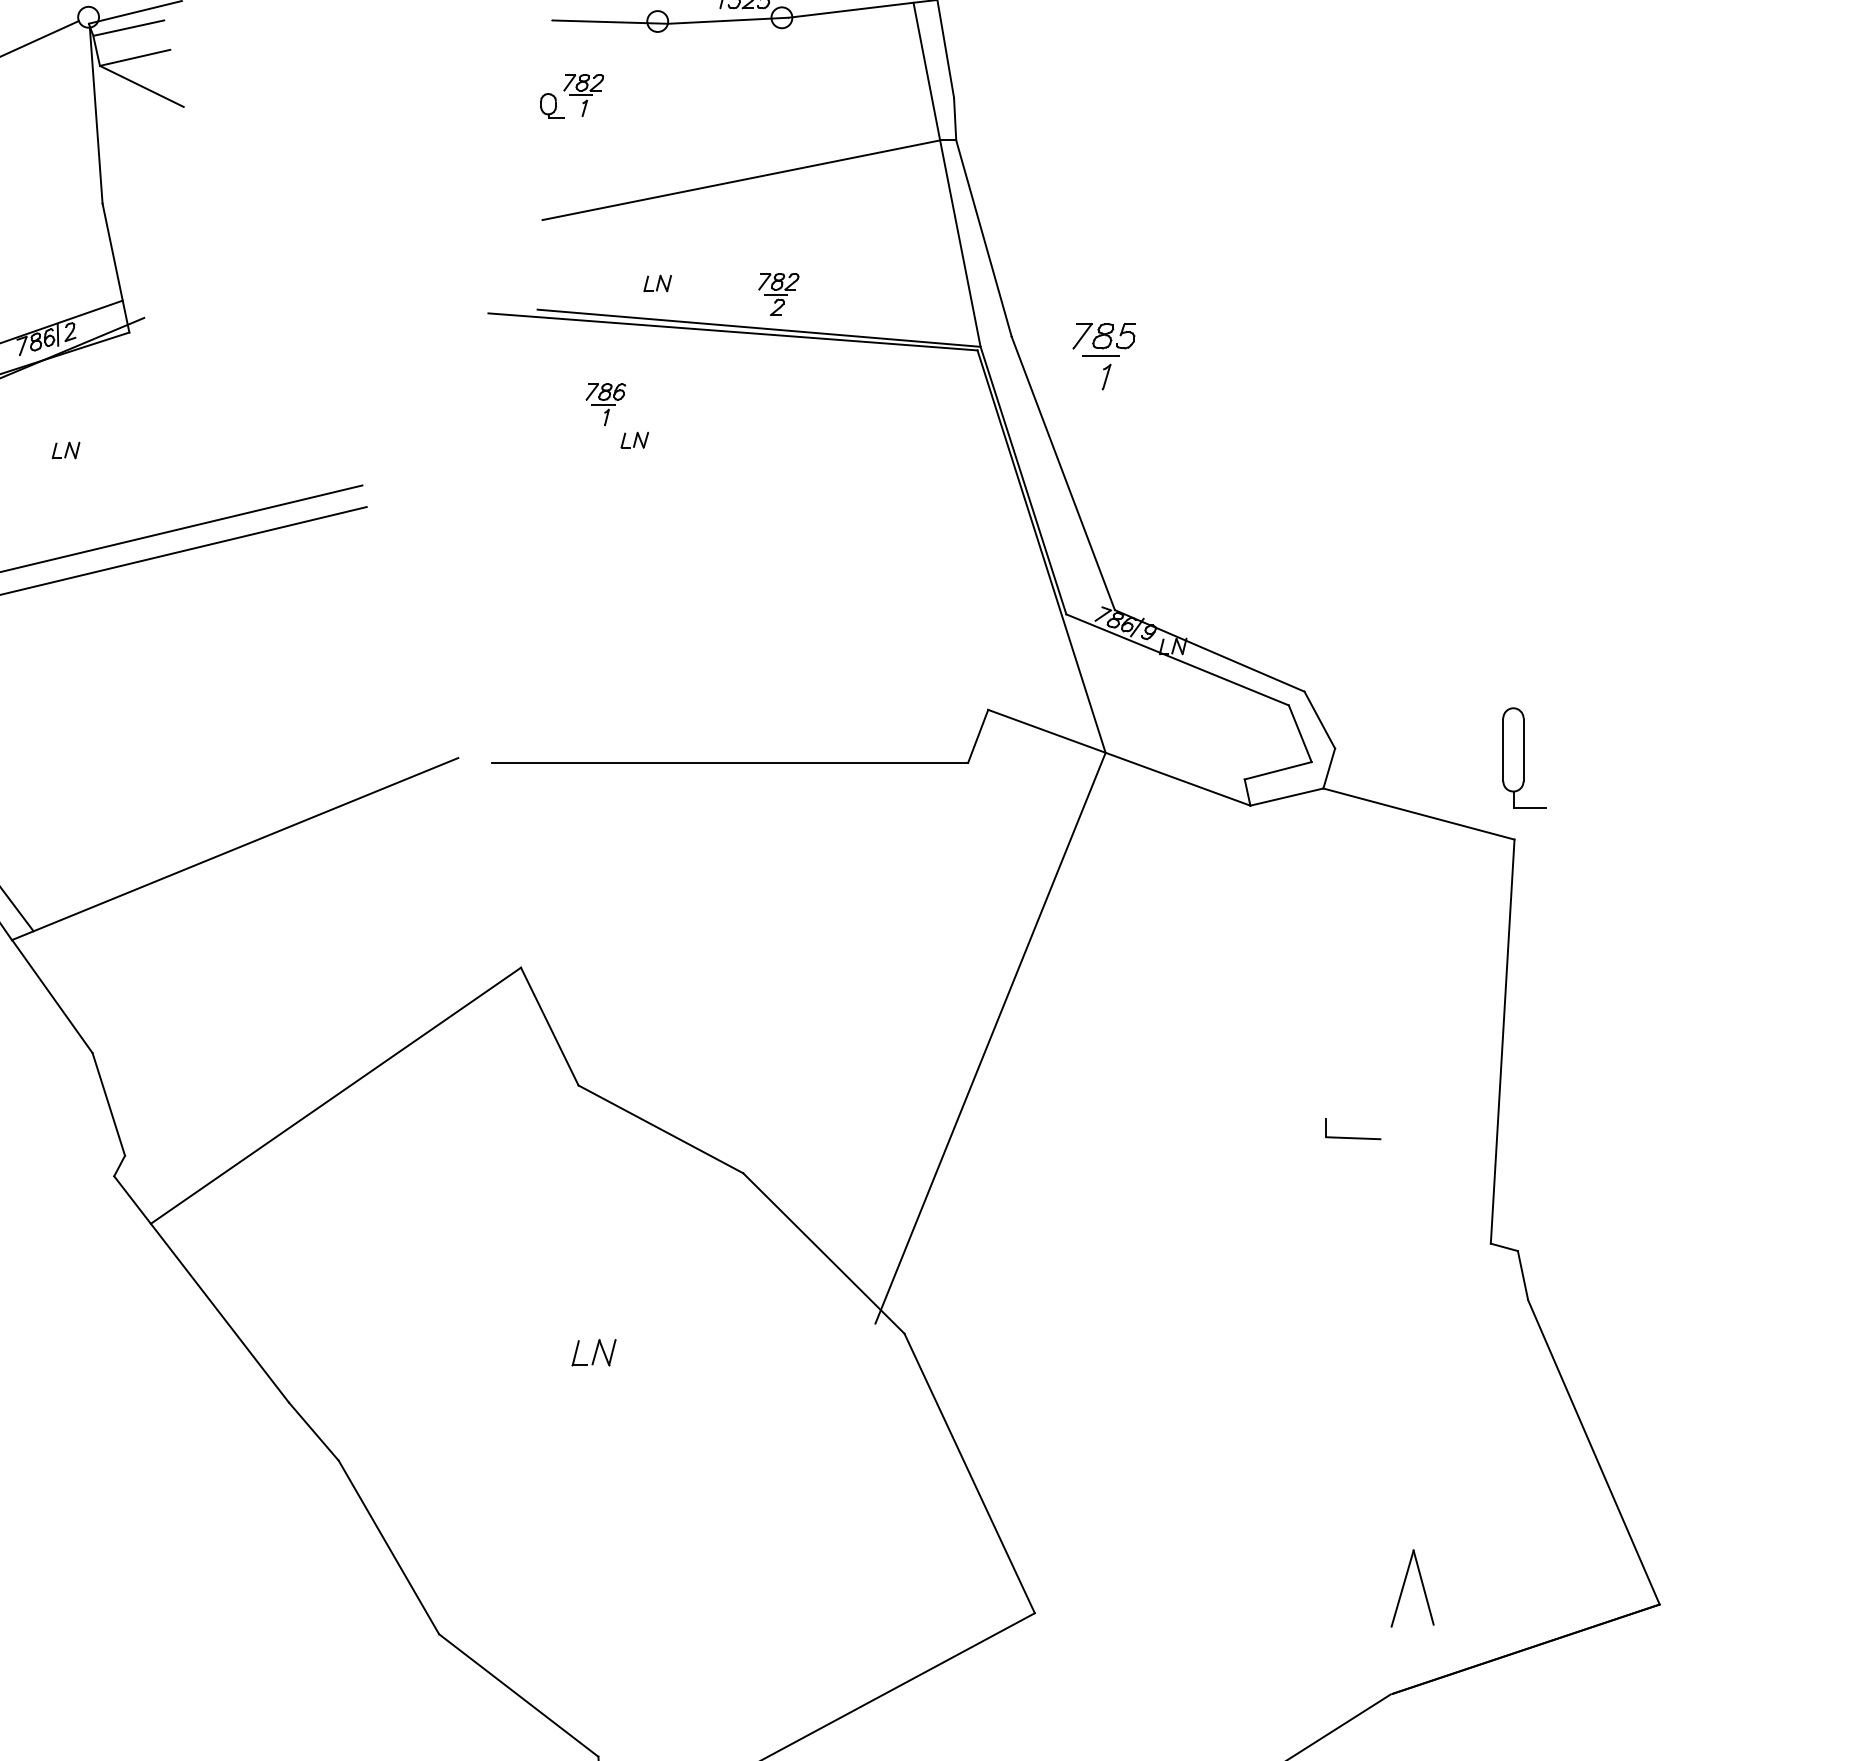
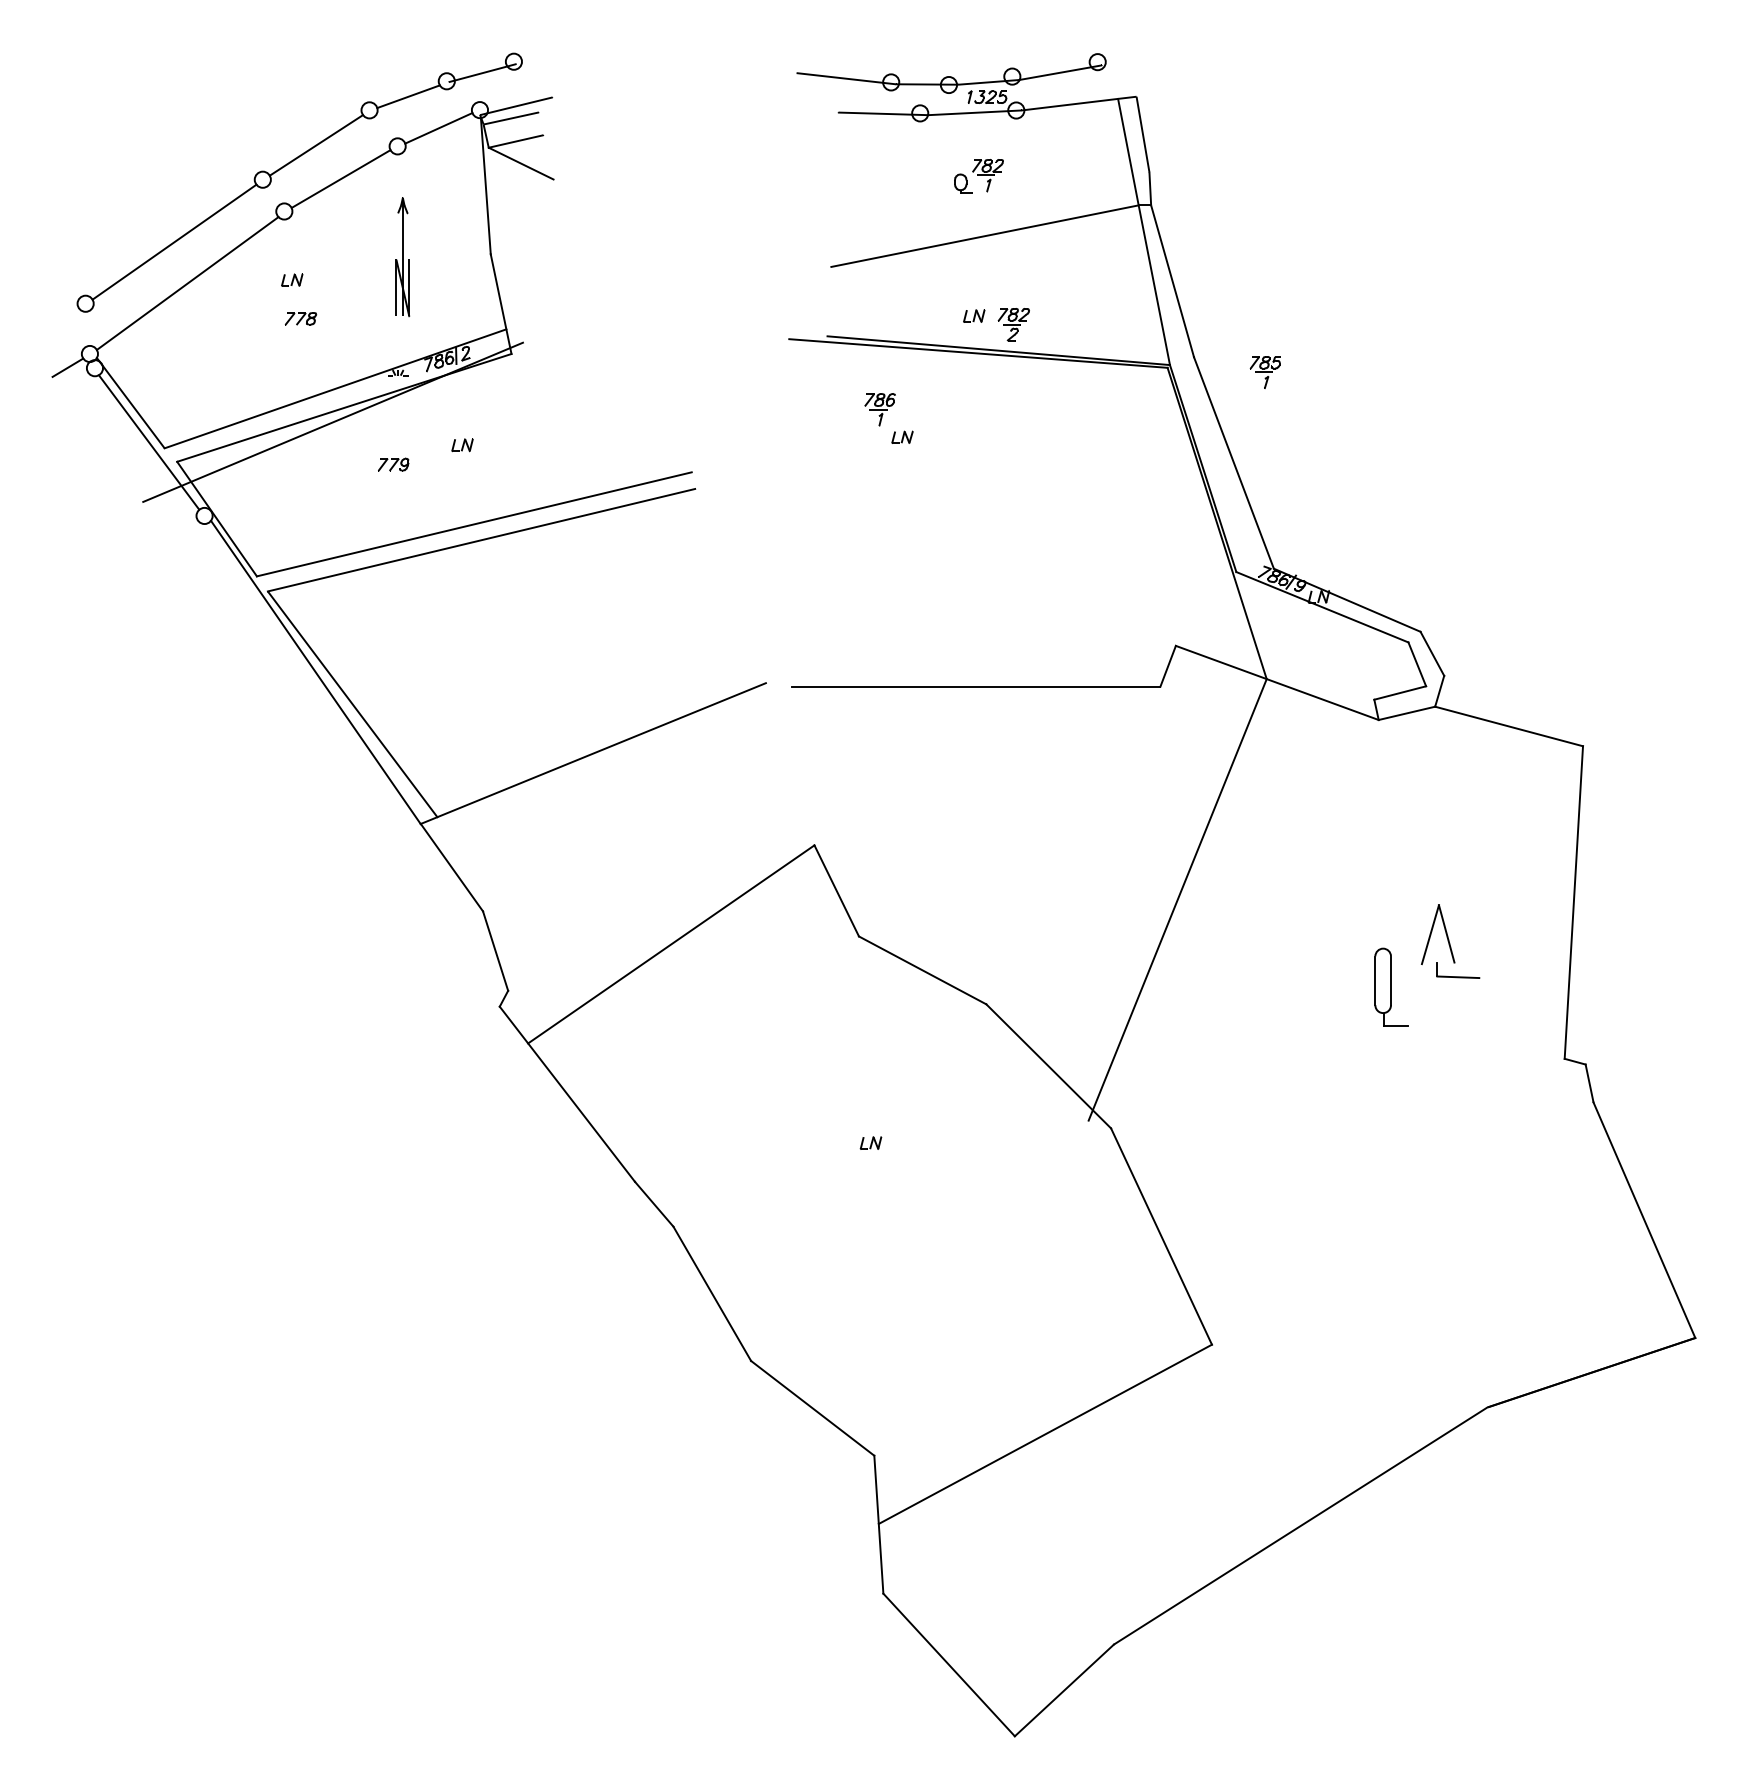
part: (571, 96) -> (978, 176), moved
part: (658, 282) -> (974, 315), moved
part: (1102, 356) -> (1264, 372), size x0.62
part: (1524, 757) -> (1391, 986), moved
part: (593, 1351) -> (870, 1142), size x0.62
part: (1405, 1584) -> (1432, 931), moved

